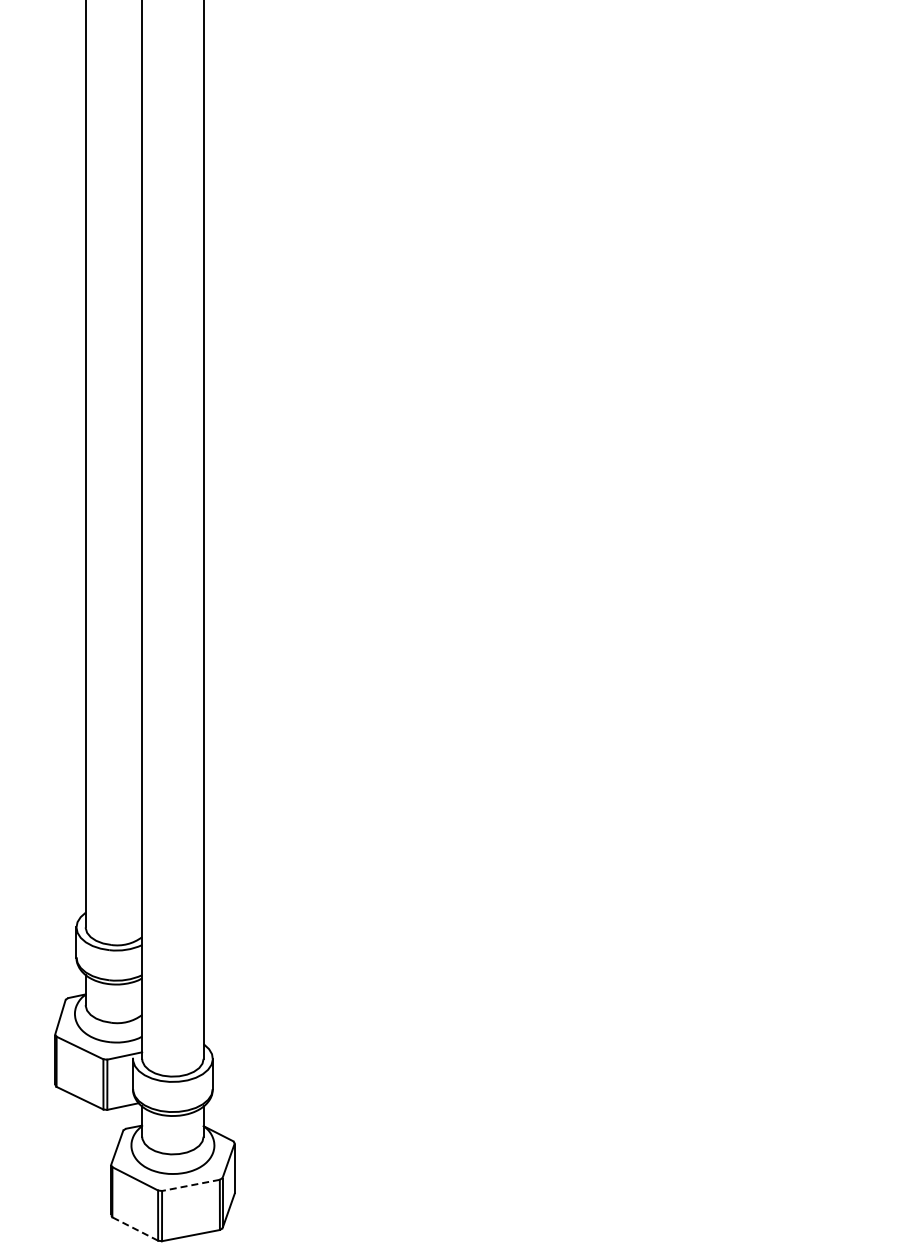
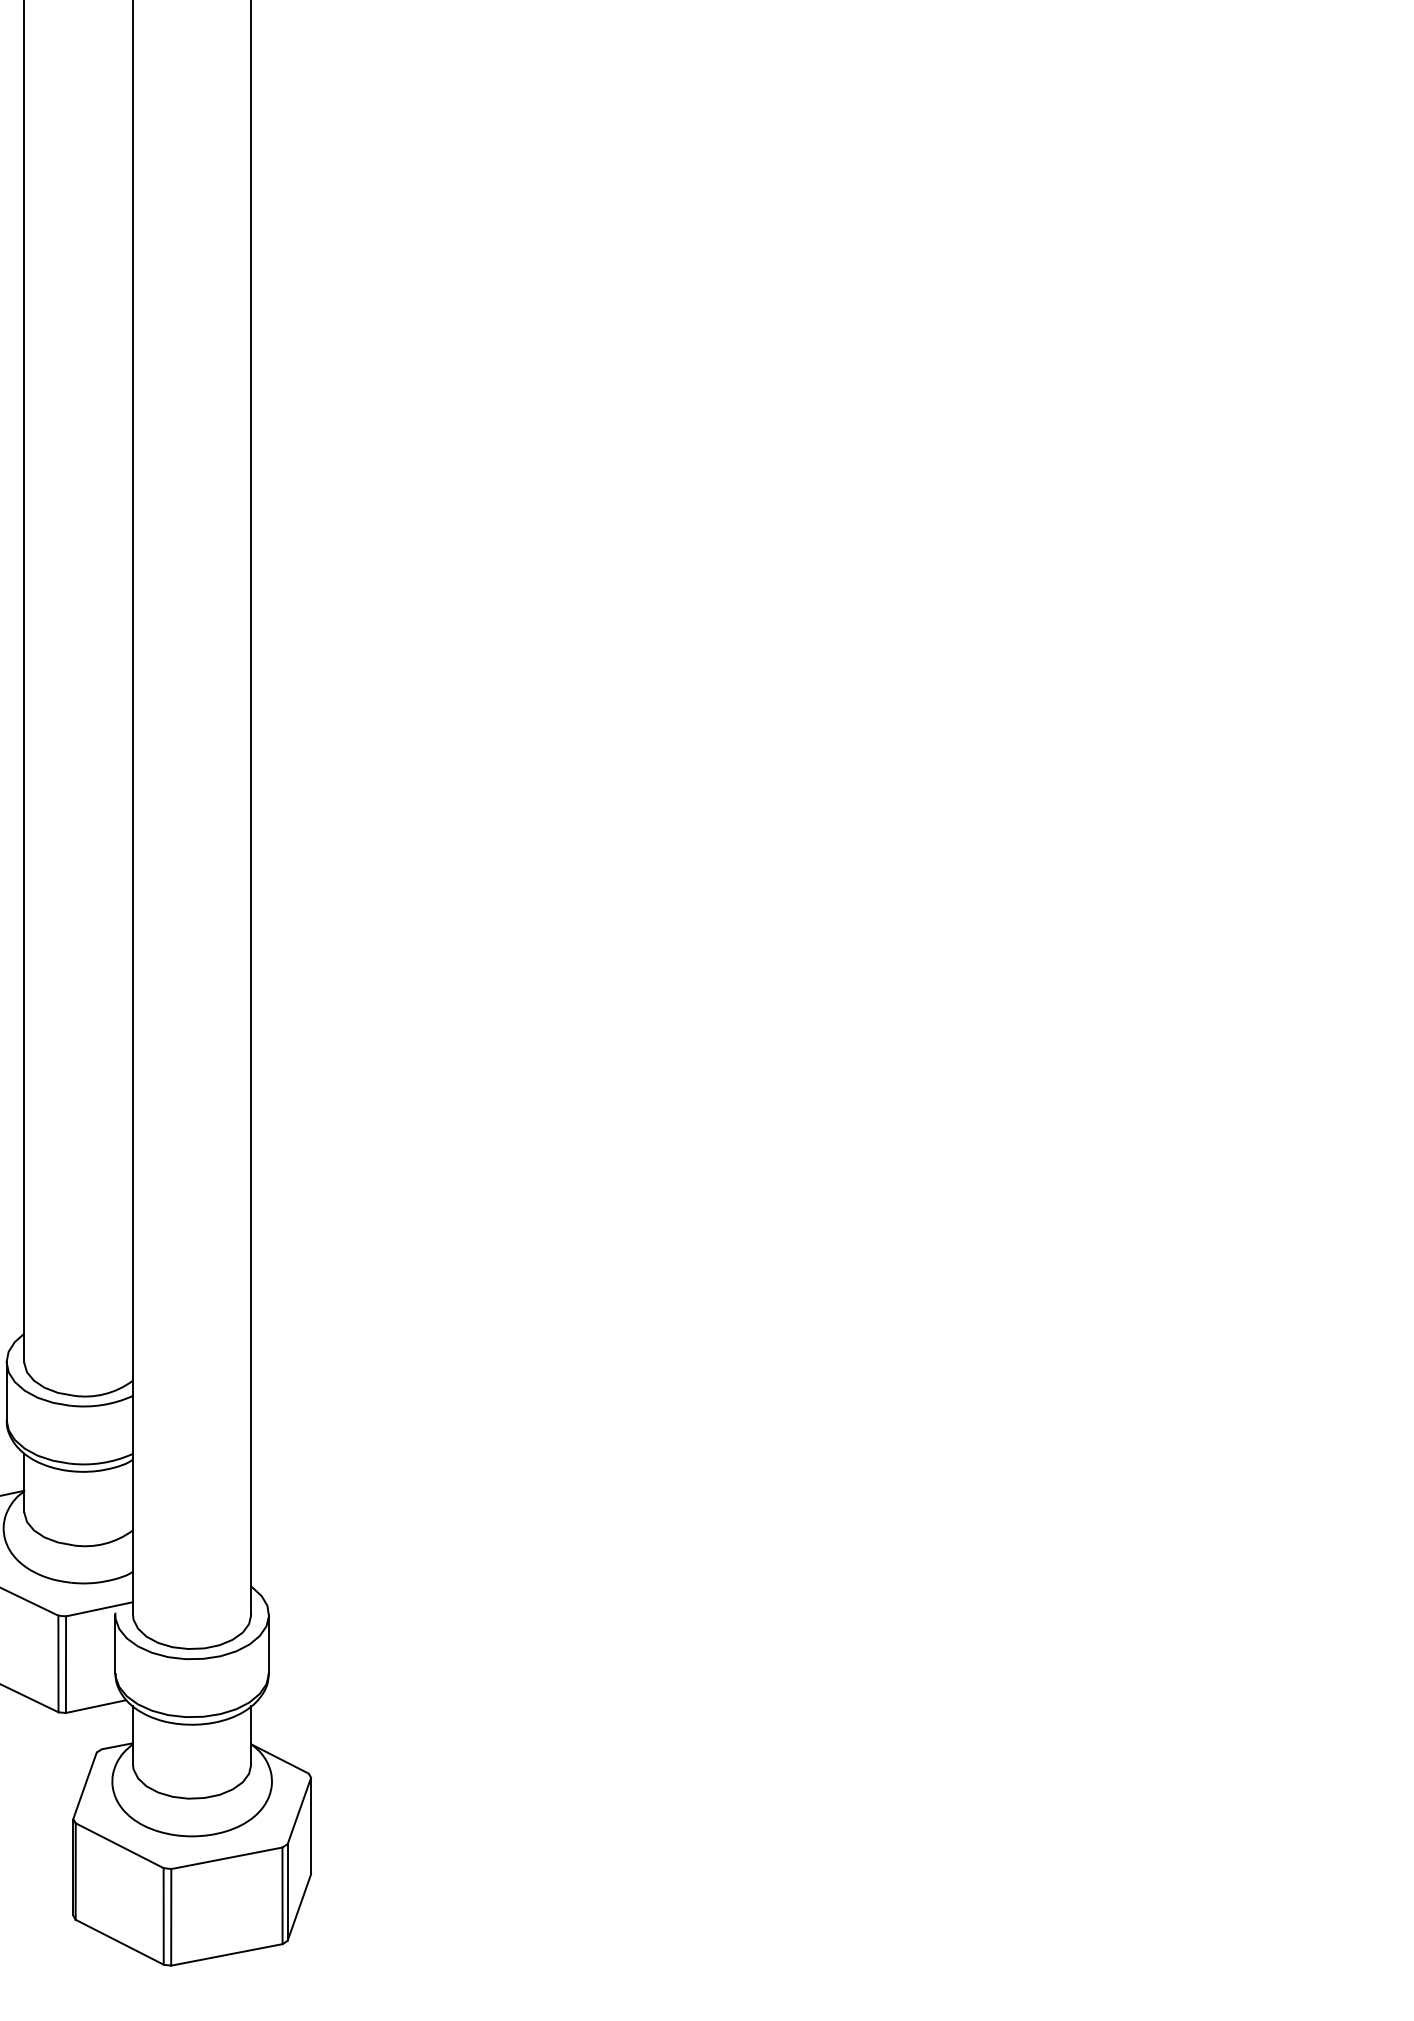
line: (190, 1185) -> (225, 1858), dashed -> solid
line: (135, 1229) -> (120, 1943), dashed -> solid

